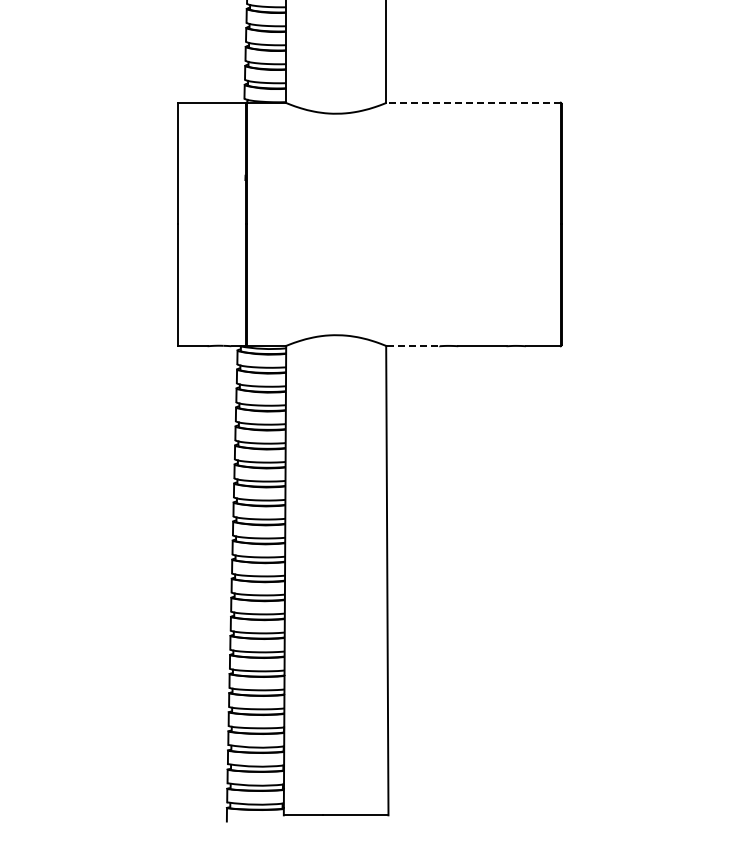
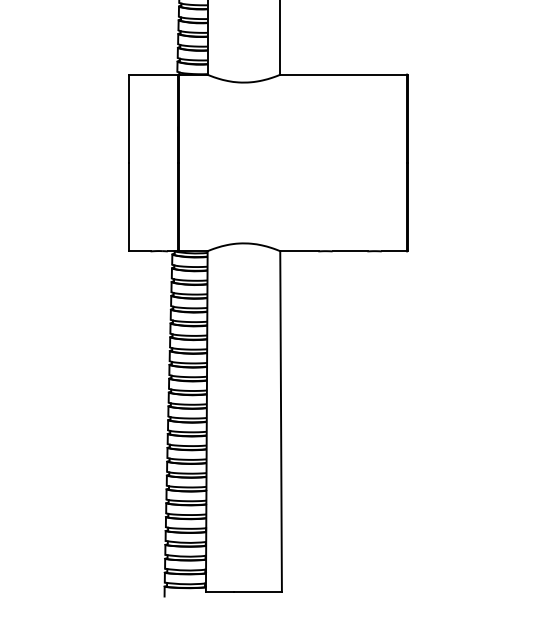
line: (473, 102) -> (343, 74), dashed -> solid
line: (413, 346) -> (300, 251), dashed -> solid

